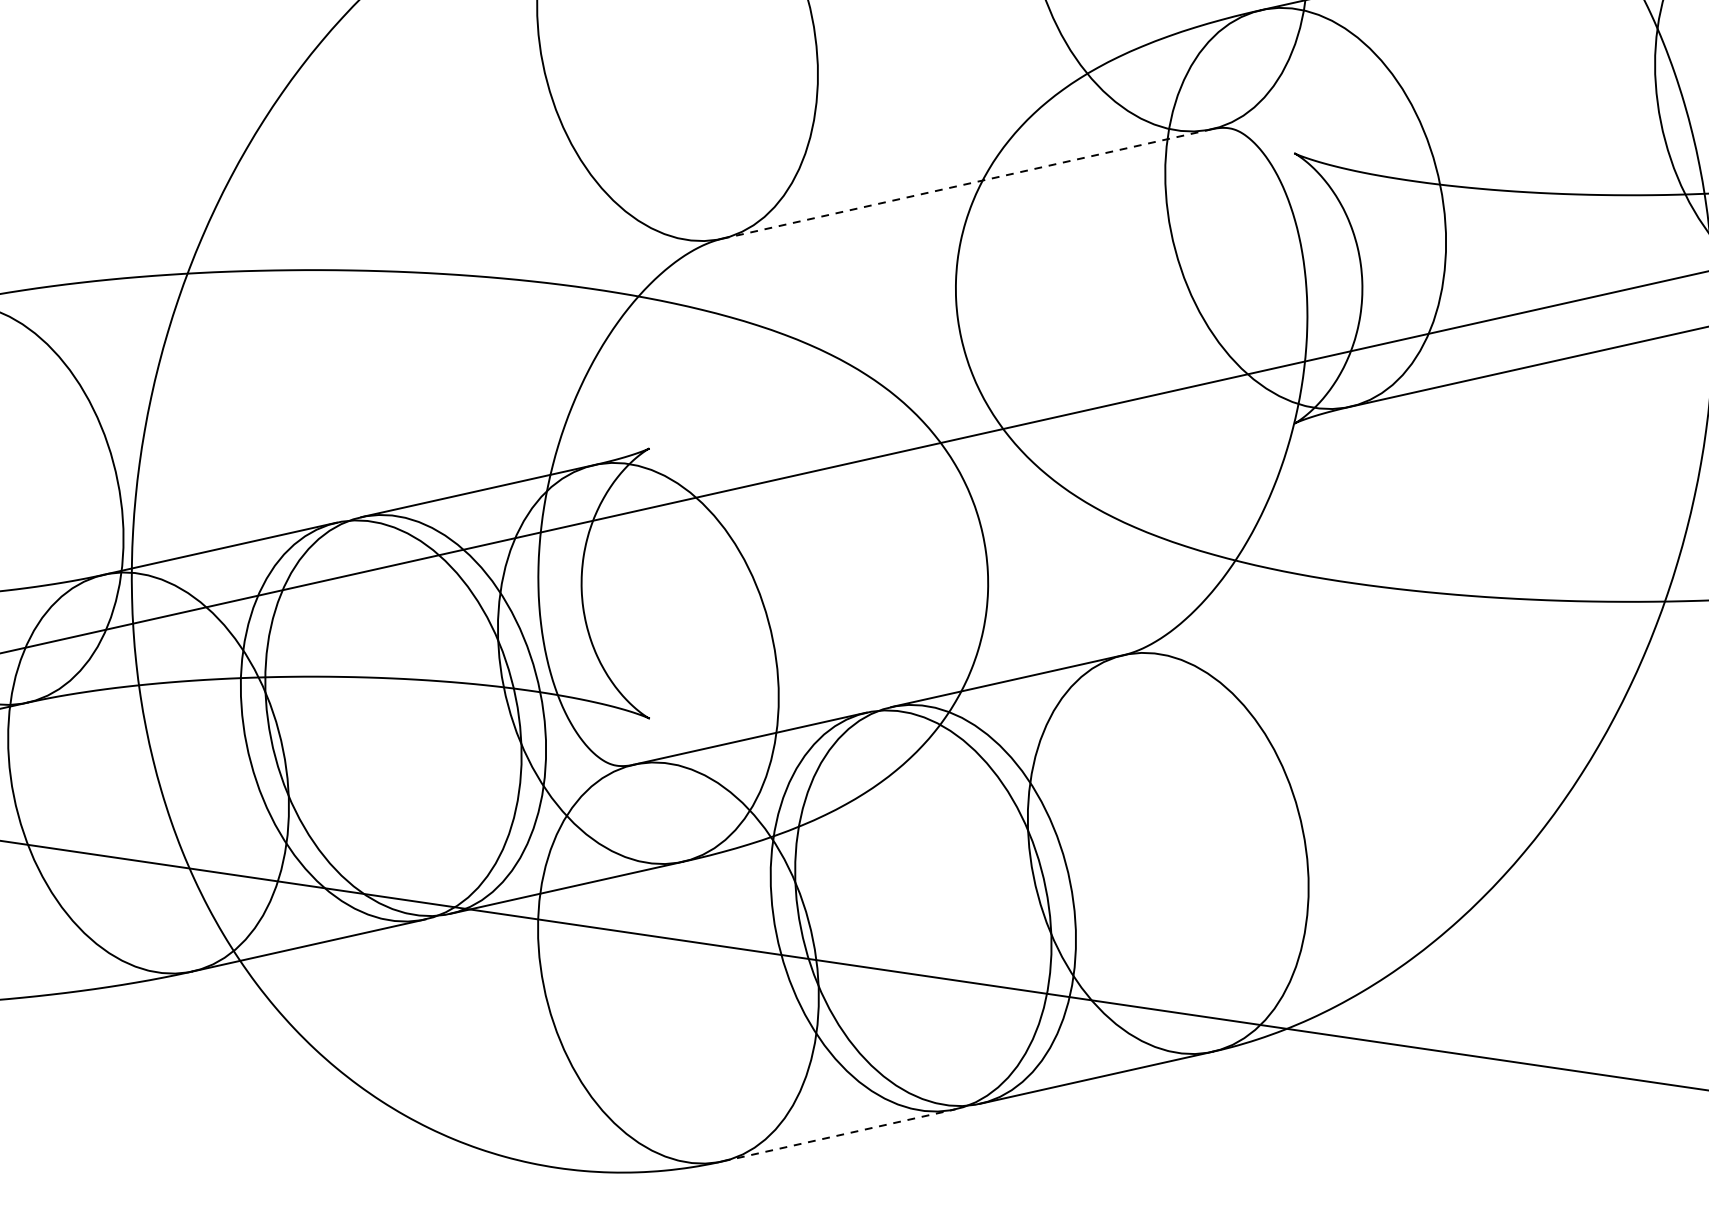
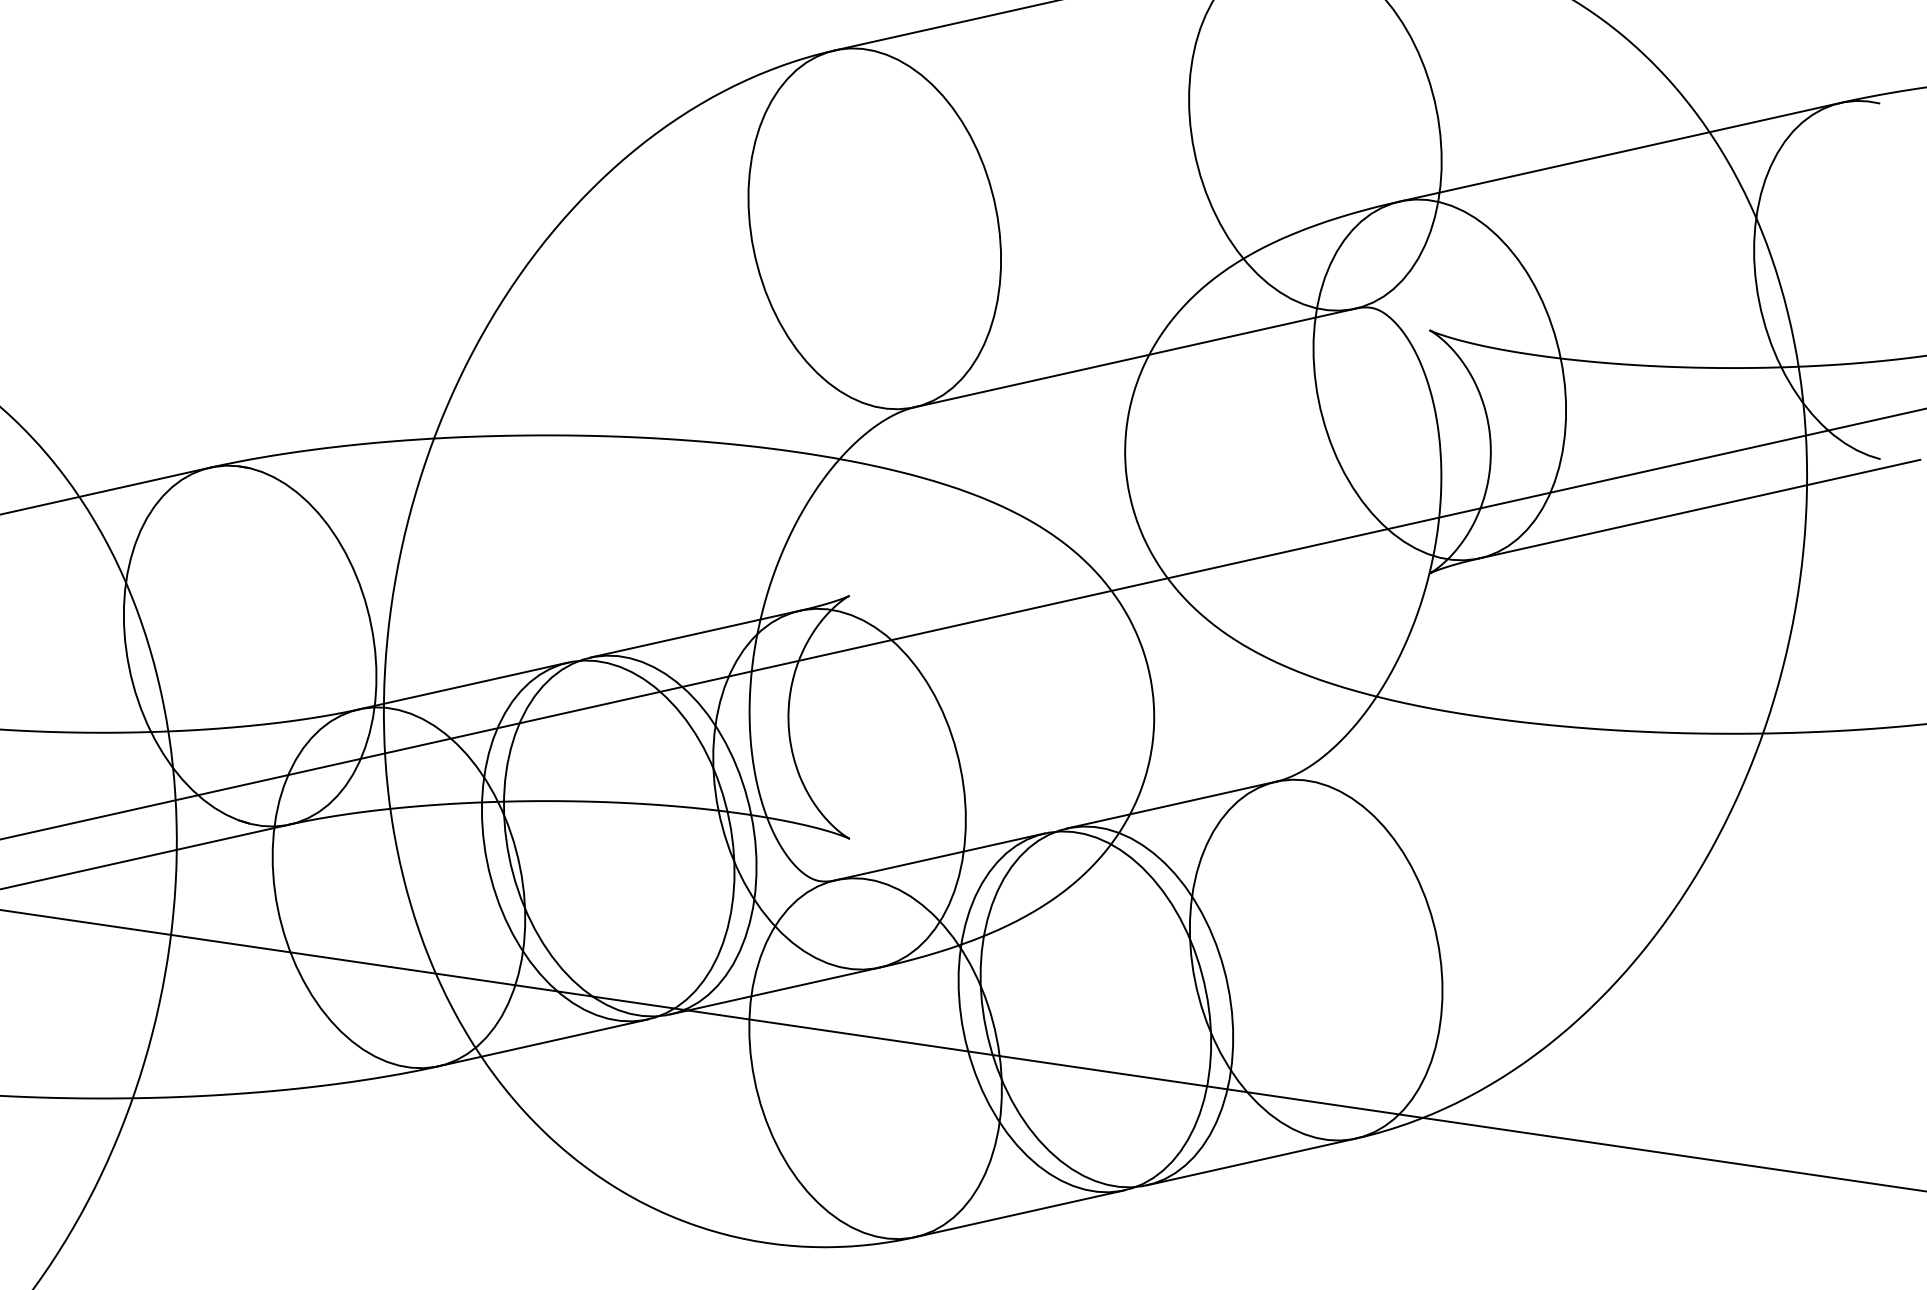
line: (967, 184) -> (1135, 358), dashed -> solid
line: (839, 1135) -> (1020, 1213), dashed -> solid

